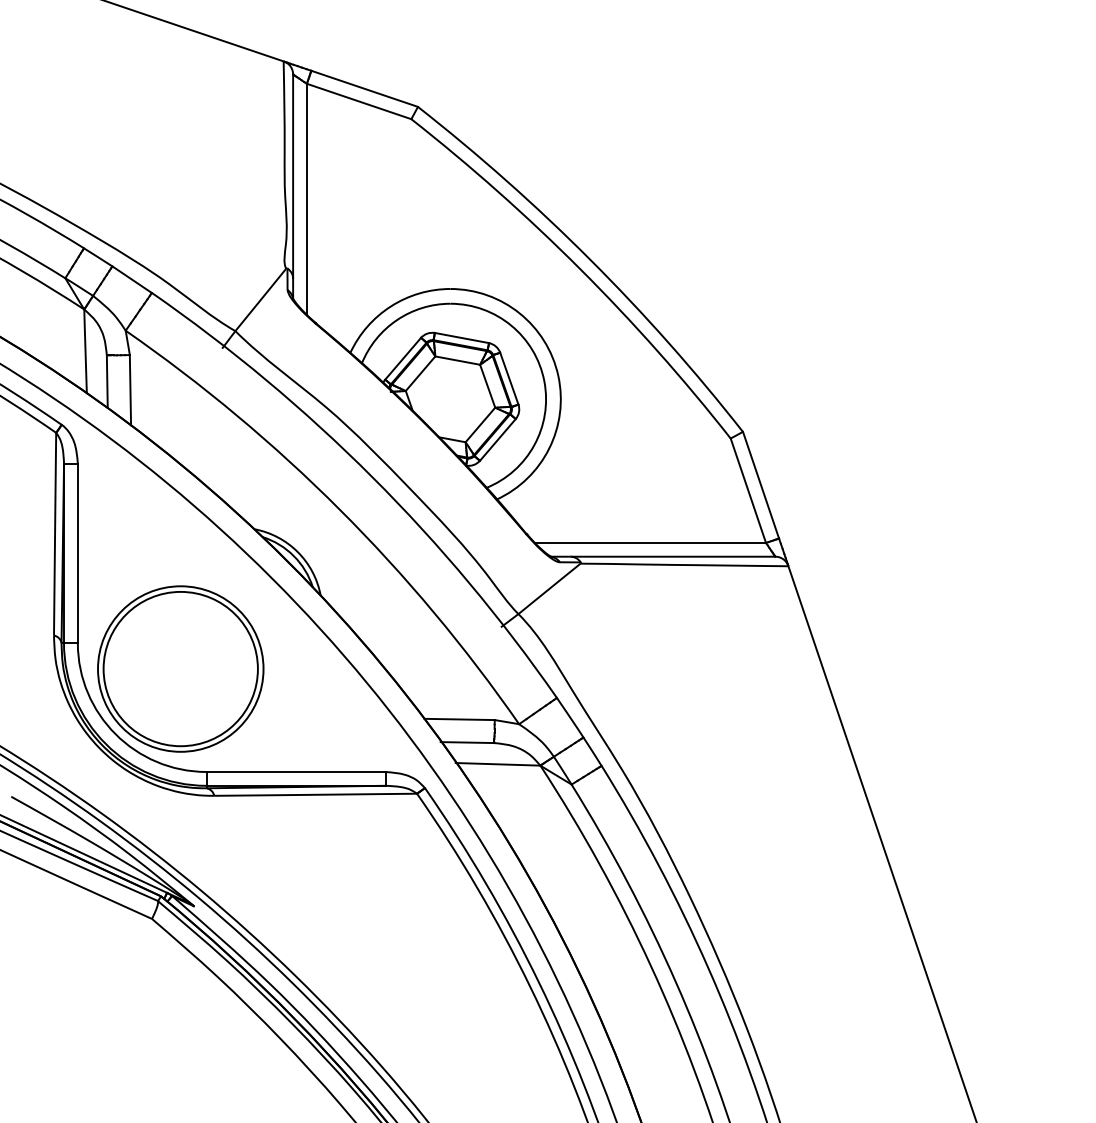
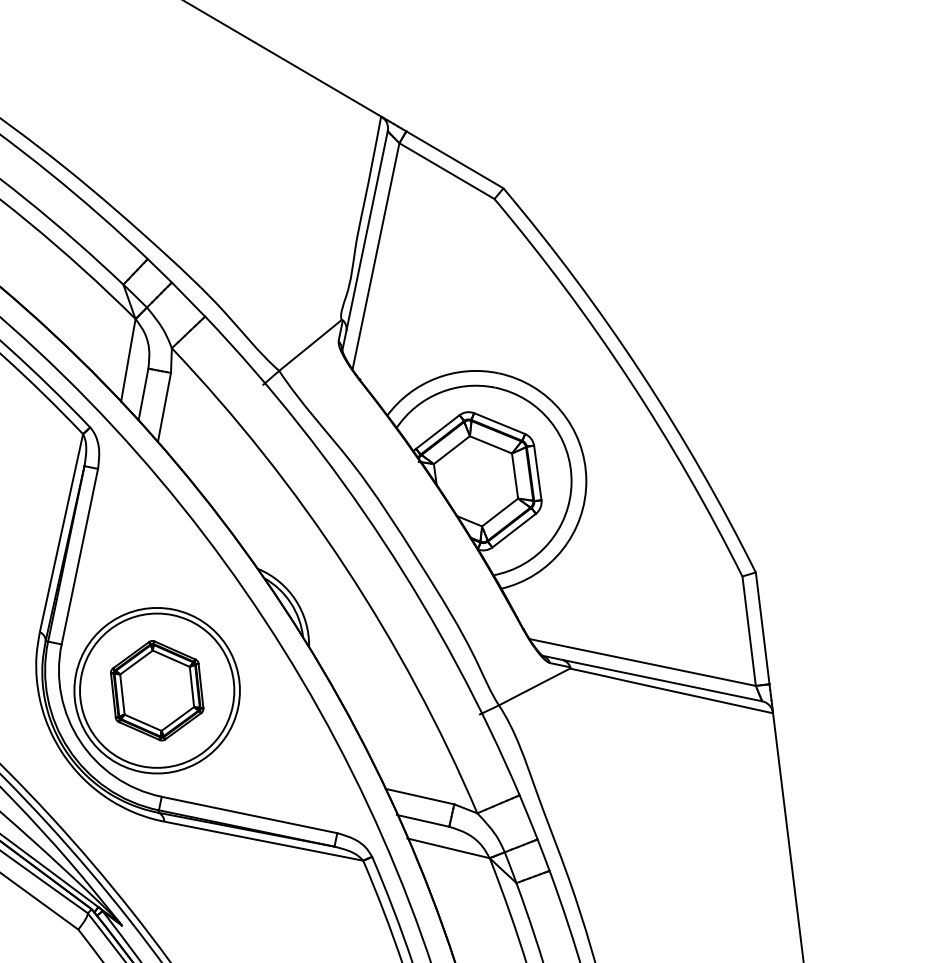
part: (180, 668) -> (157, 690), added

